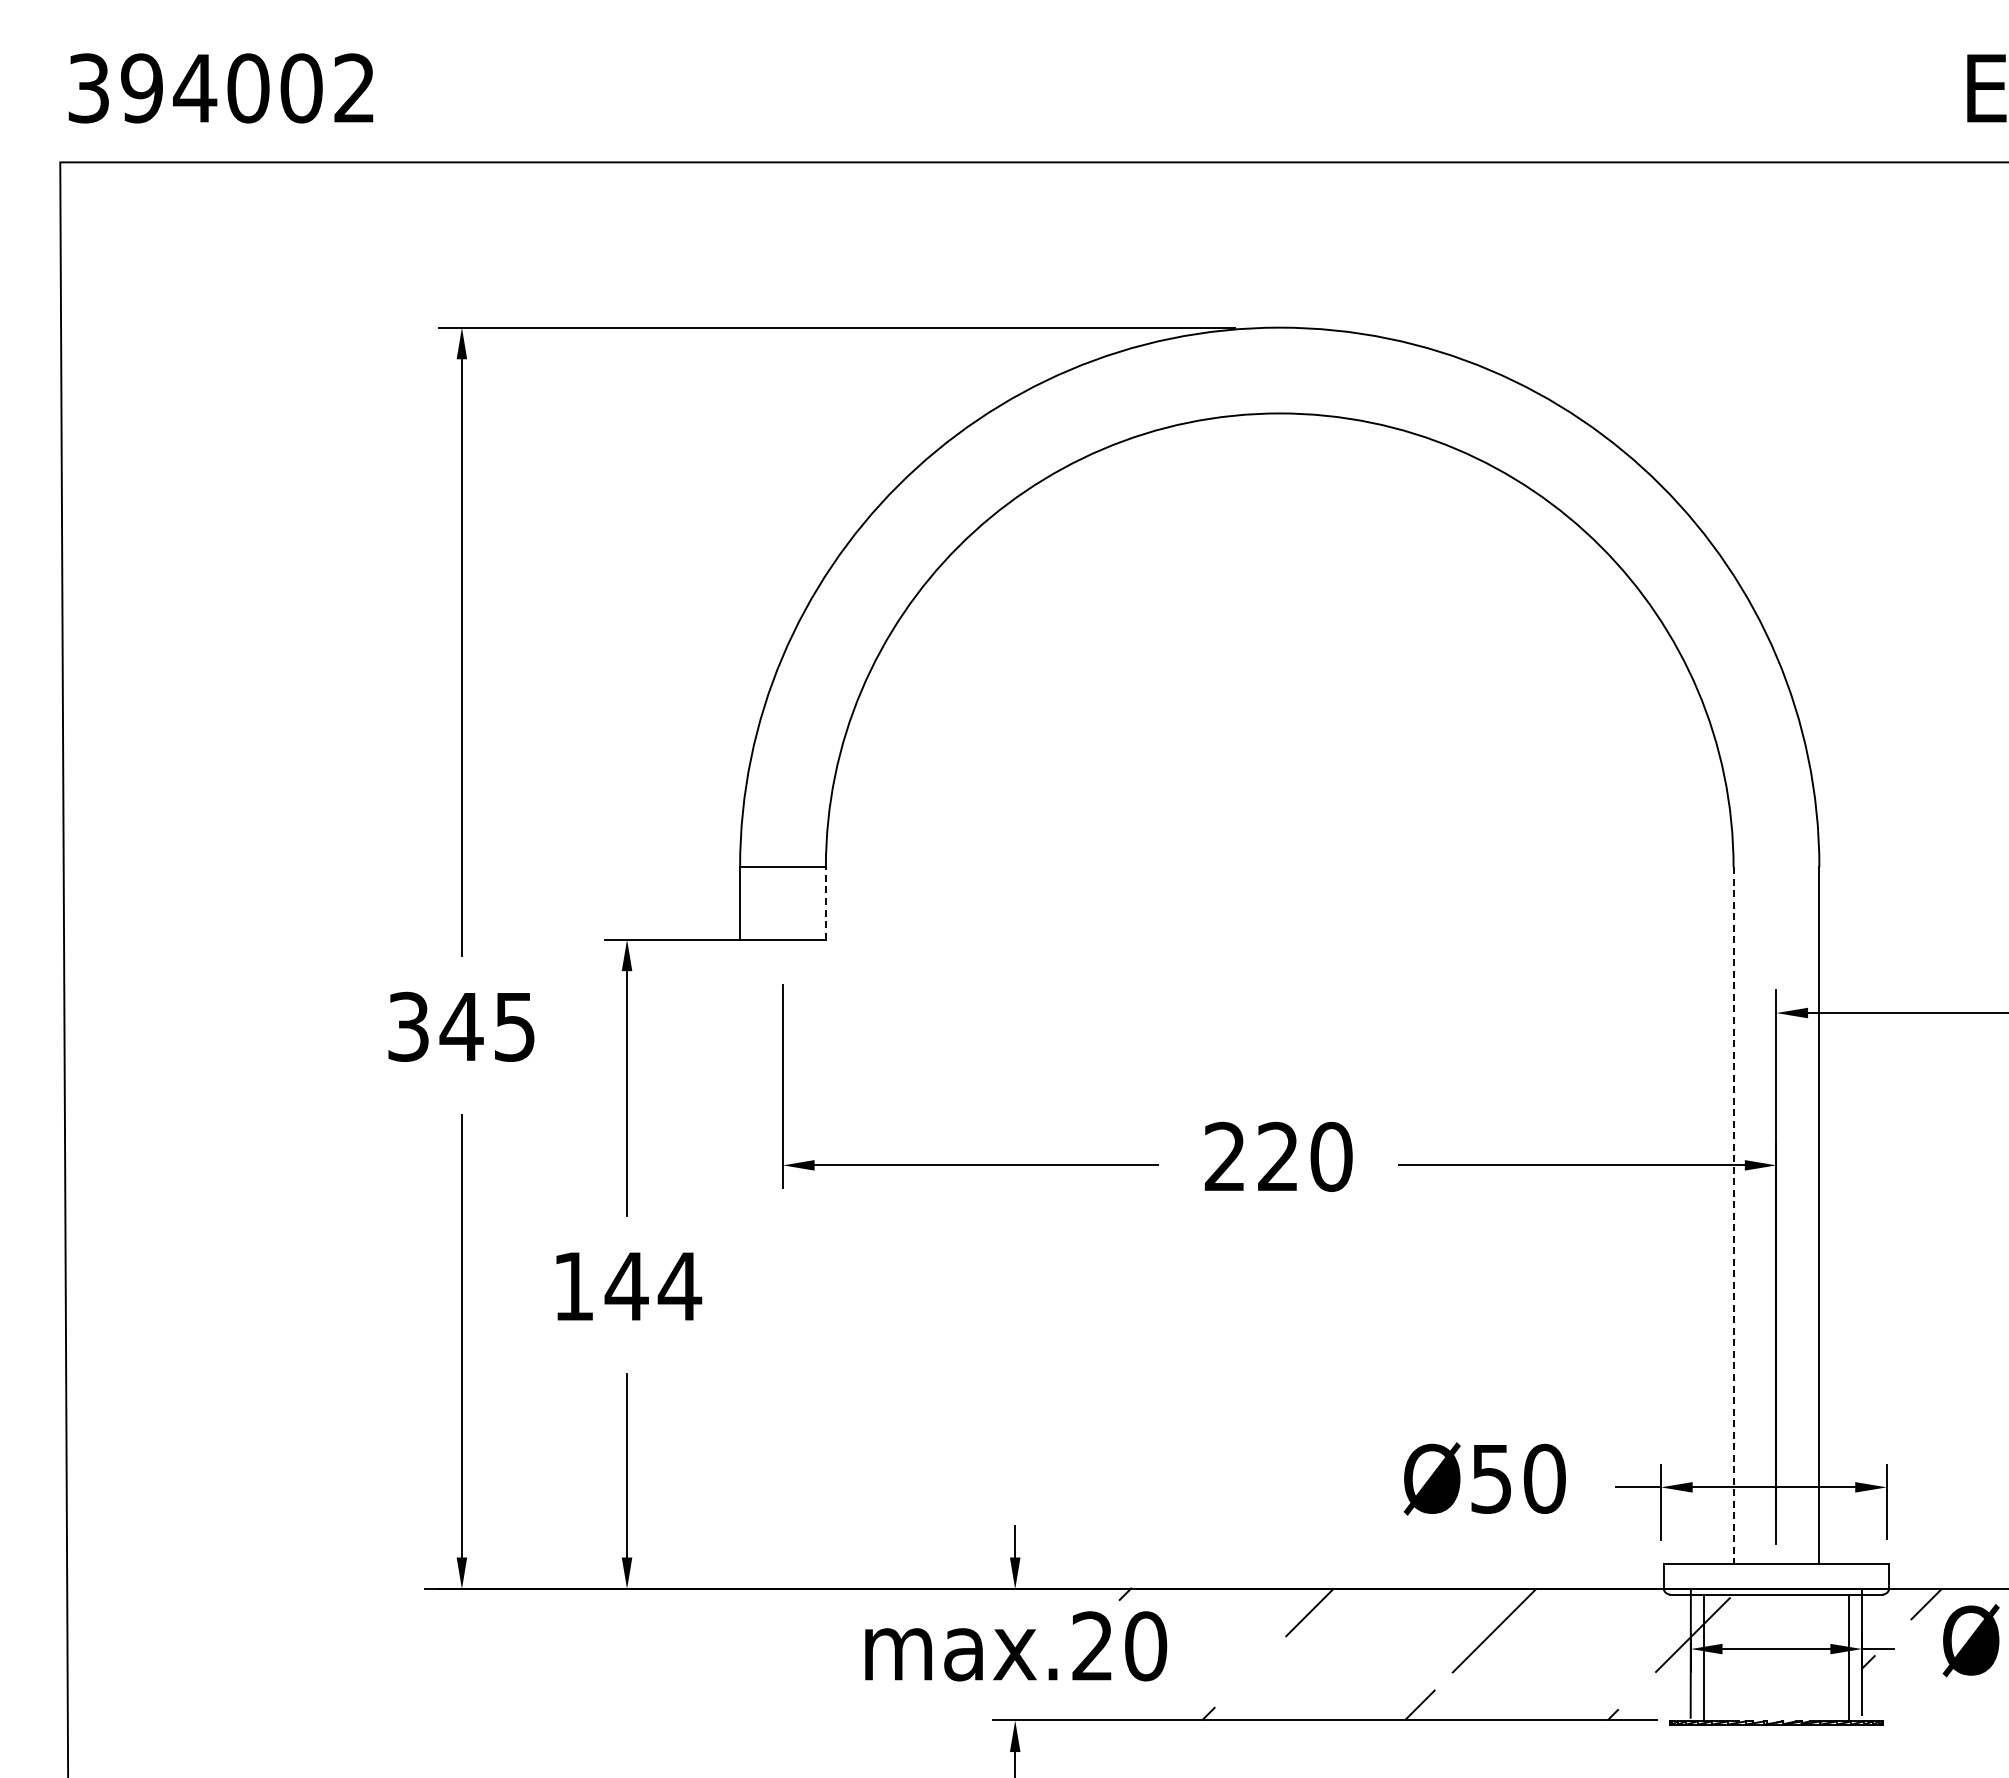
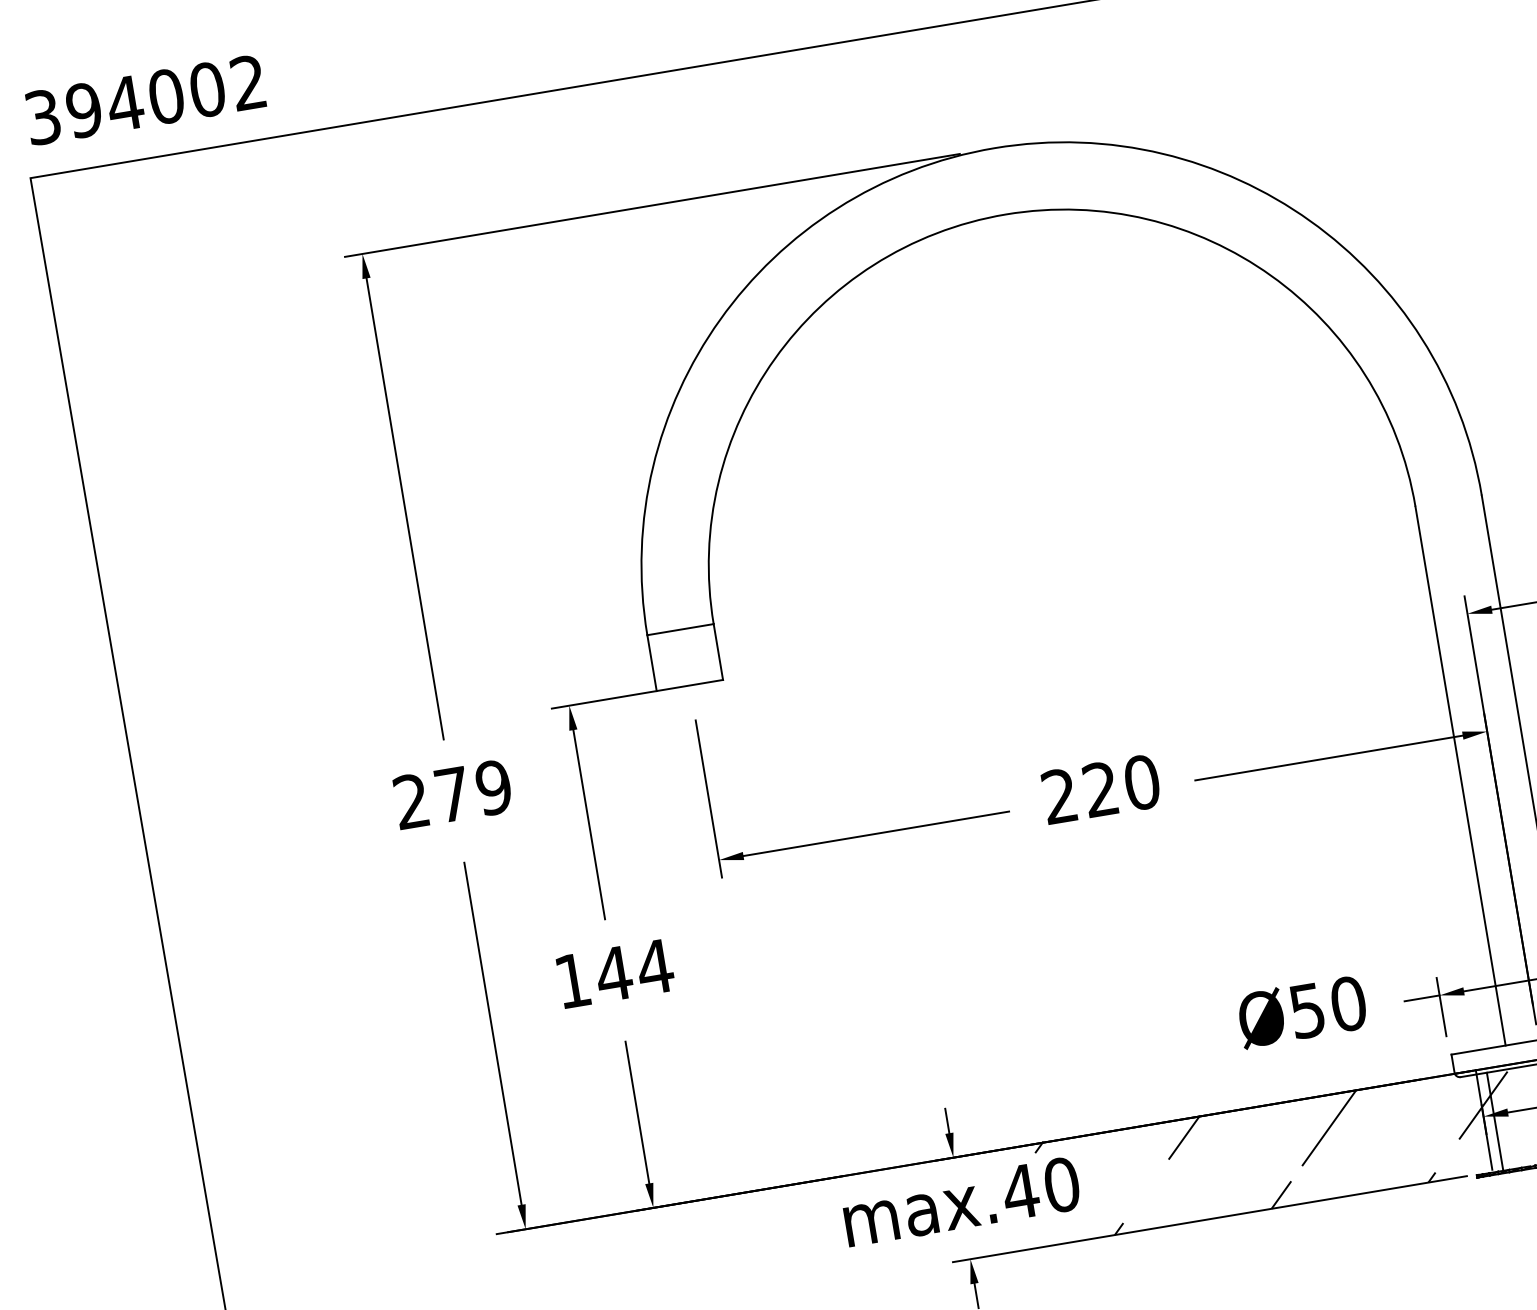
line: (825, 902) -> (717, 651), dashed -> solid
text: (461, 1026) -> (452, 794), 345 -> 279
line: (1733, 1215) -> (1460, 775), dashed -> solid
text: (1092, 1645) -> (1020, 1191), max.20 -> max.40

